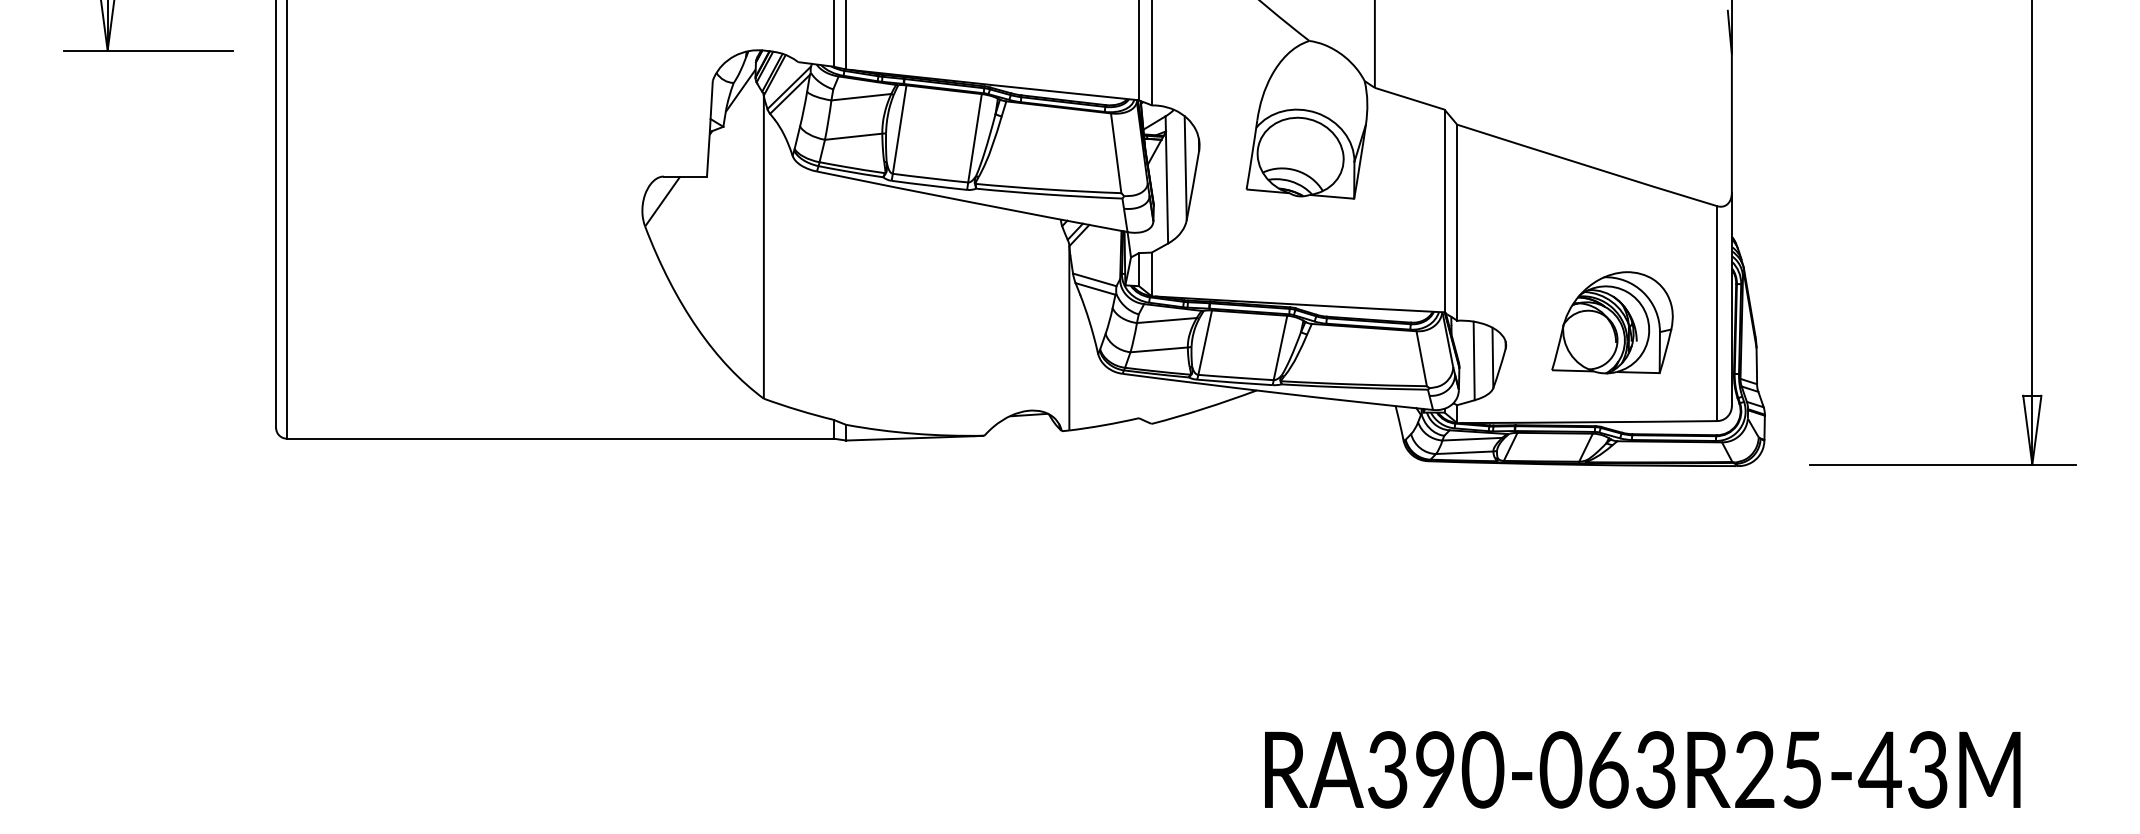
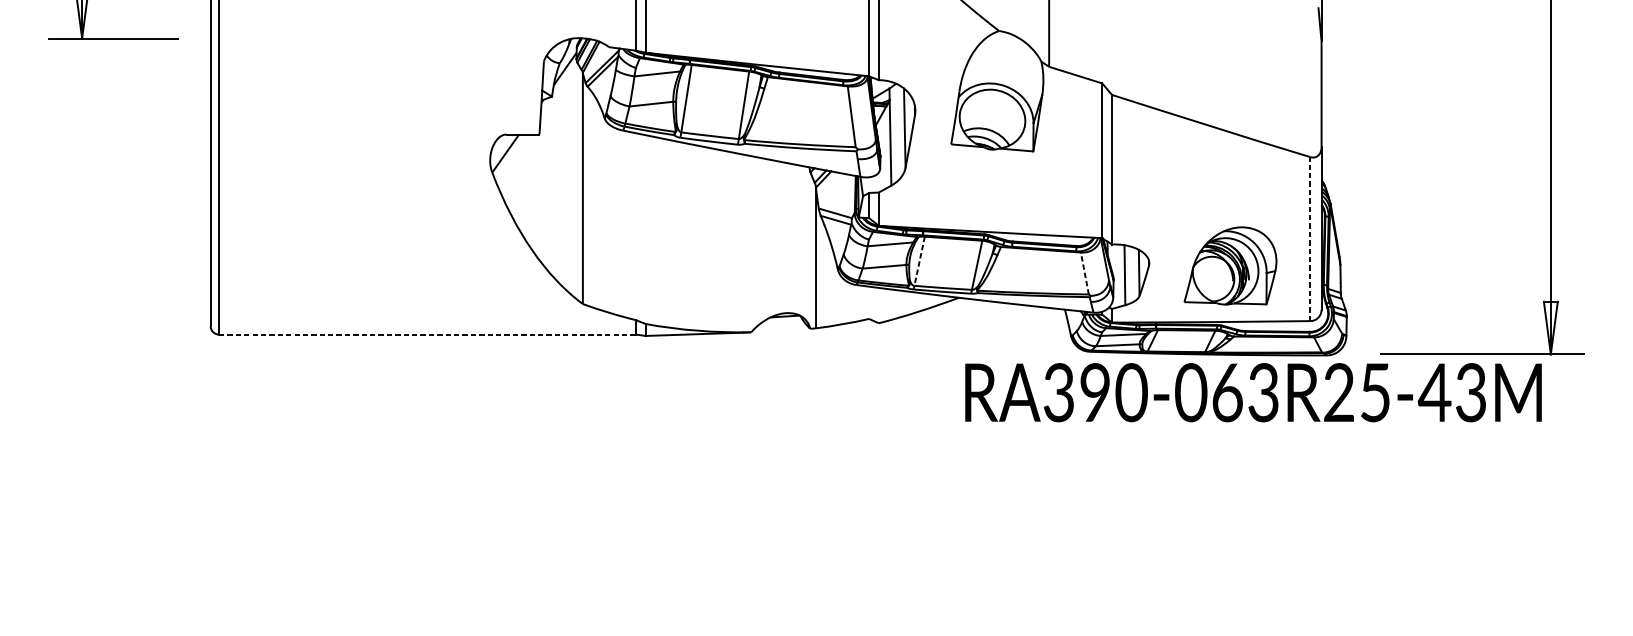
line: (1717, 313) -> (1310, 239), solid -> dashed
part: (1612, 322) -> (1230, 265), moved
line: (1205, 342) -> (919, 261), solid -> dashed
line: (1421, 358) -> (1084, 273), solid -> dashed
line: (560, 438) -> (427, 334), solid -> dashed
text: (1642, 769) -> (1253, 392), moved

